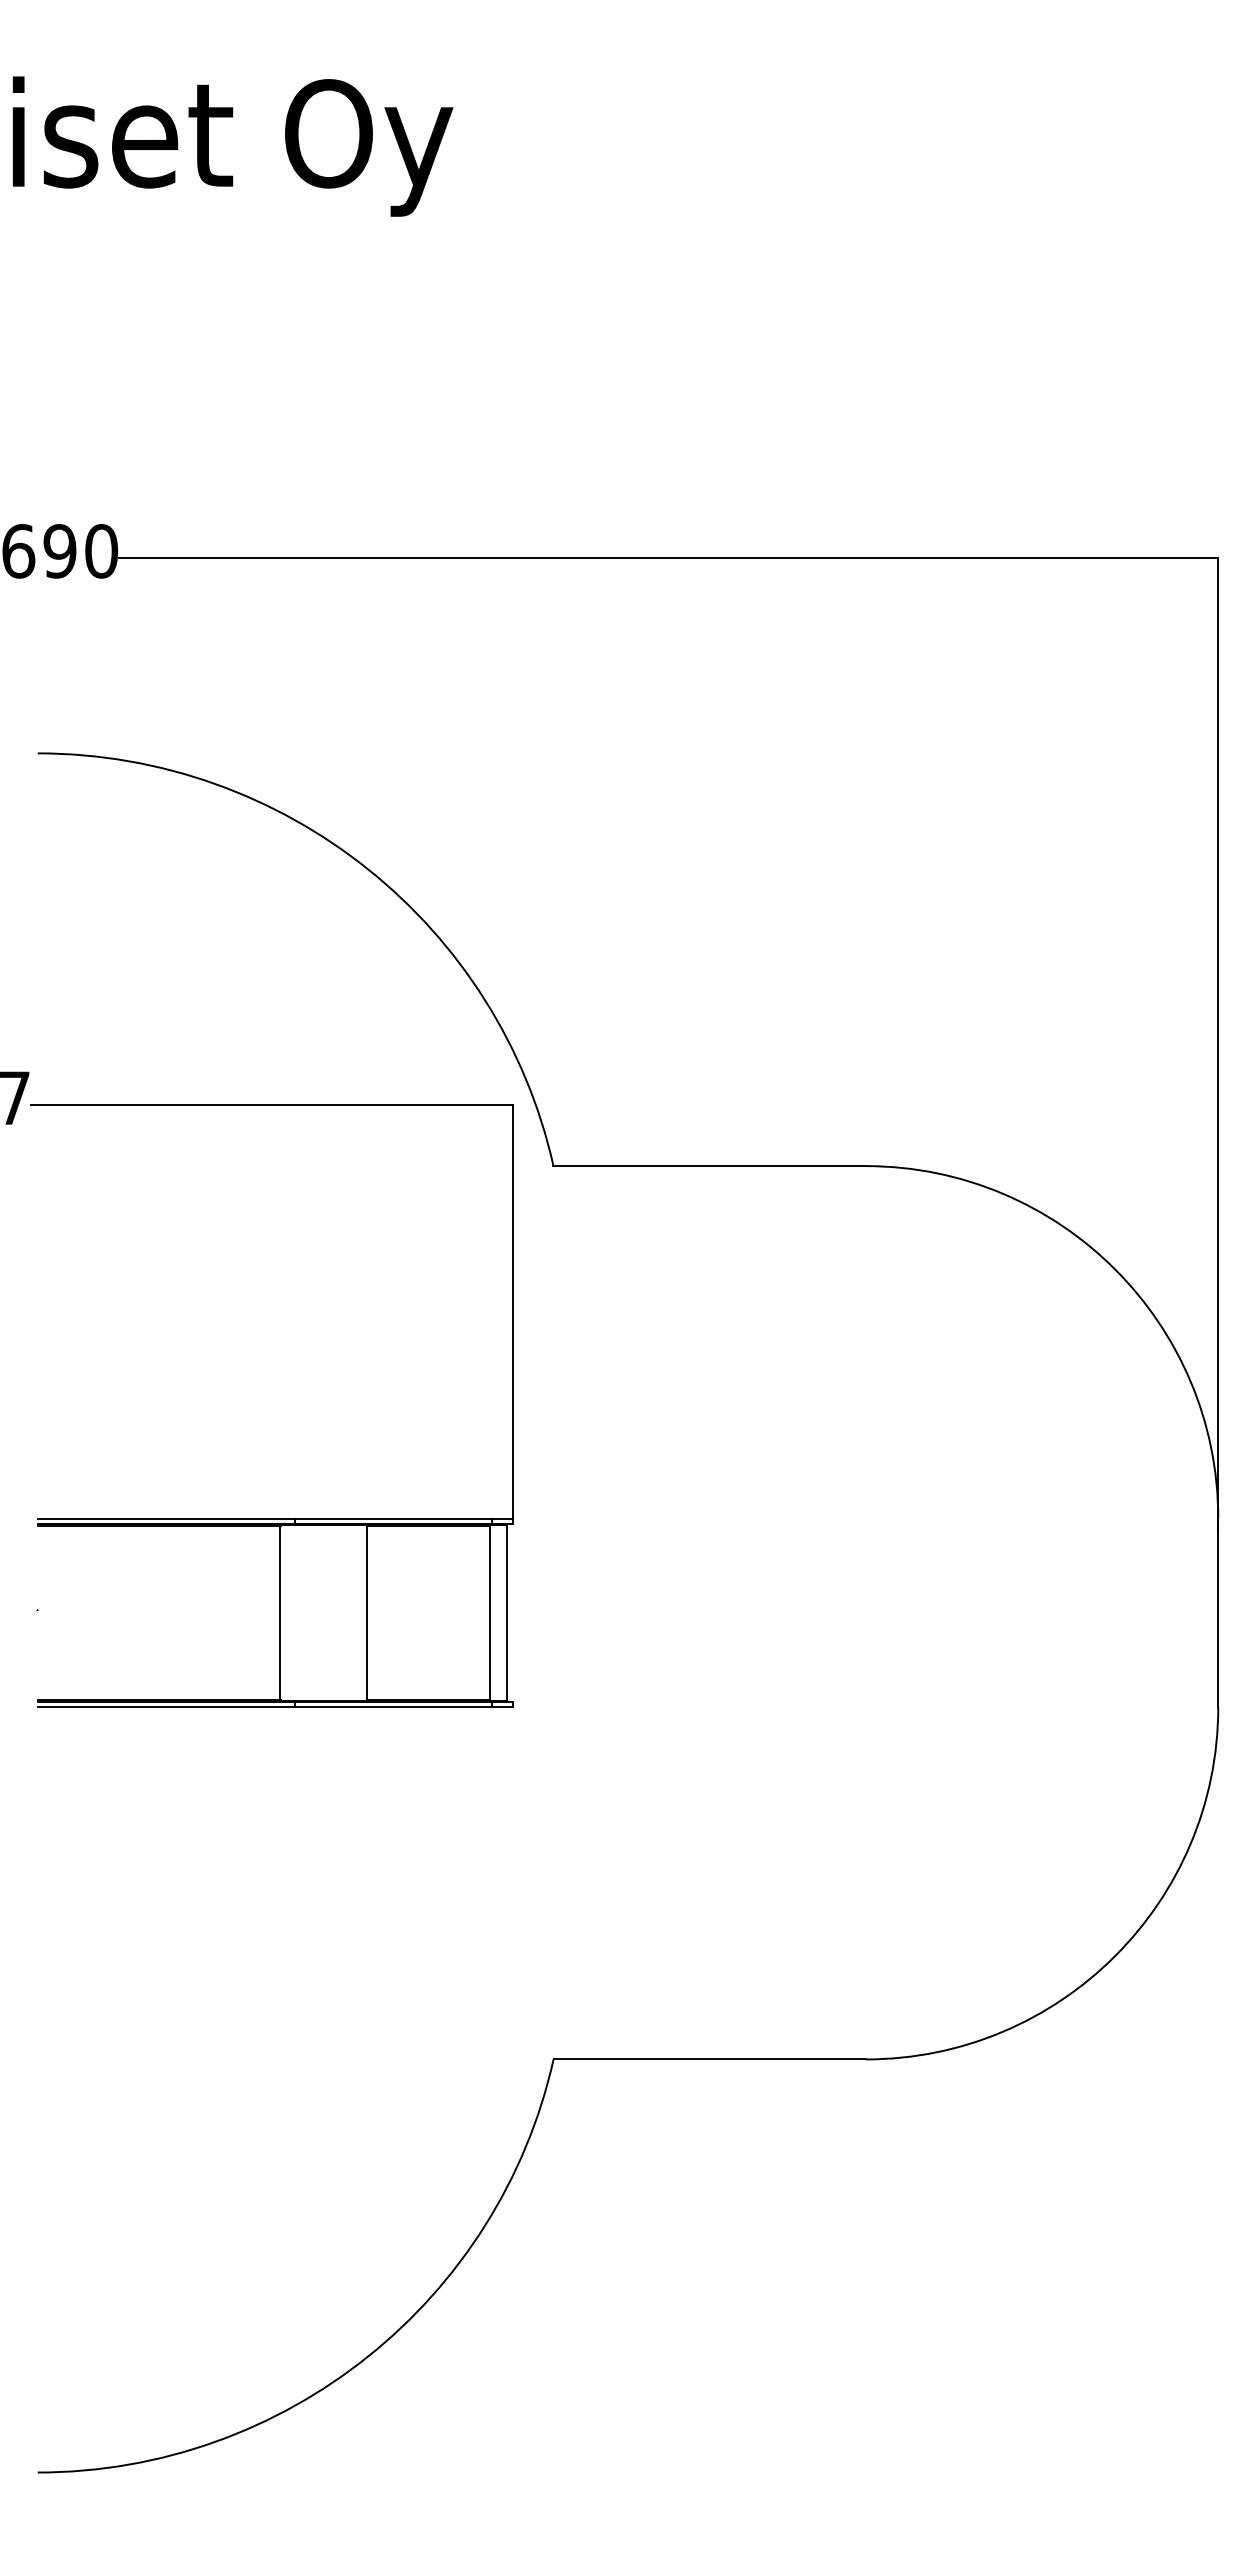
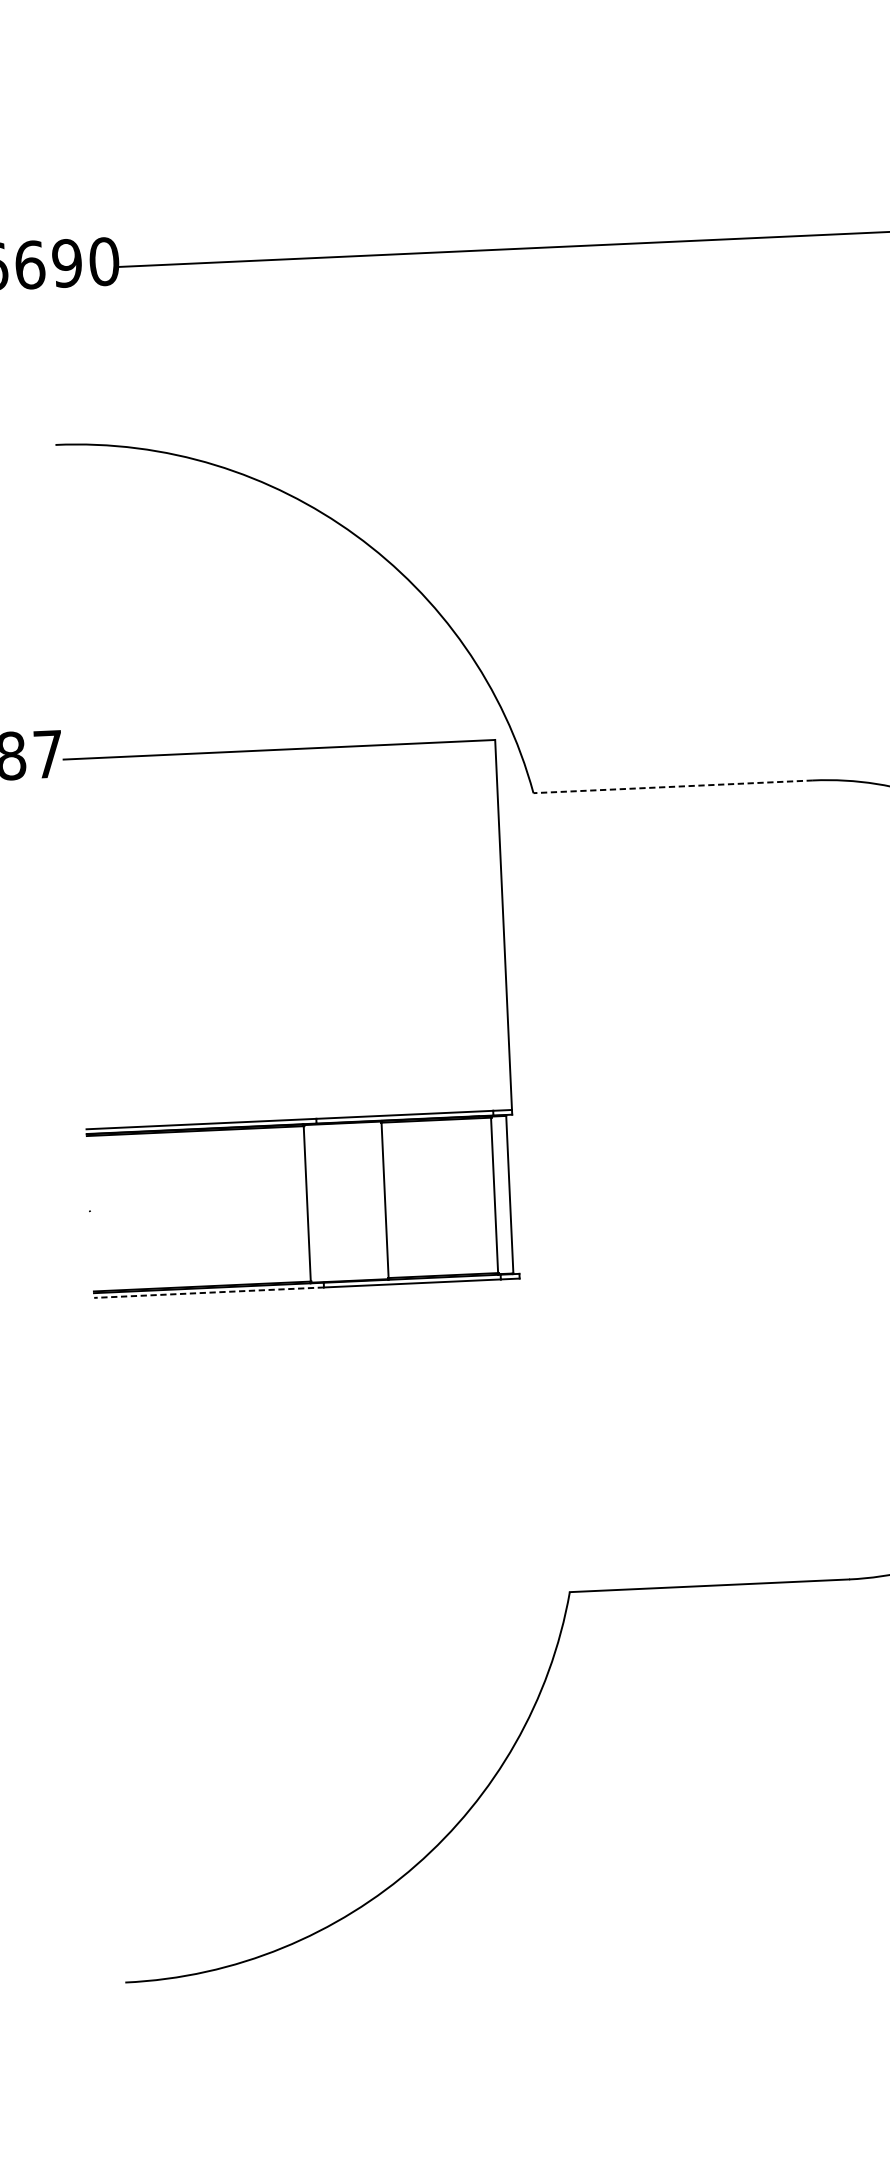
line: (709, 1166) -> (673, 787), solid -> dashed
line: (165, 1707) -> (208, 1293), solid -> dashed

